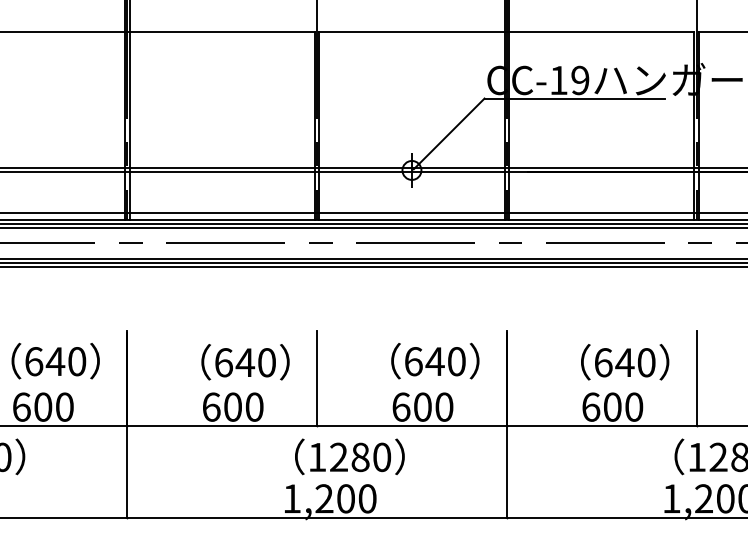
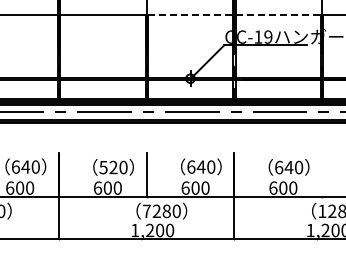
line: (507, 31) -> (234, 14), solid -> dashed
text: (234, 362) -> (108, 167), 640 -> 520
line: (697, 377) -> (322, 174), removed
text: (316, 455) -> (146, 210), 1280 -> 7280

